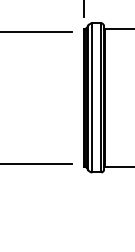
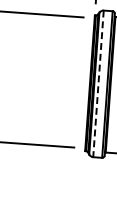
line: (92, 97) -> (98, 83), solid -> dashed

